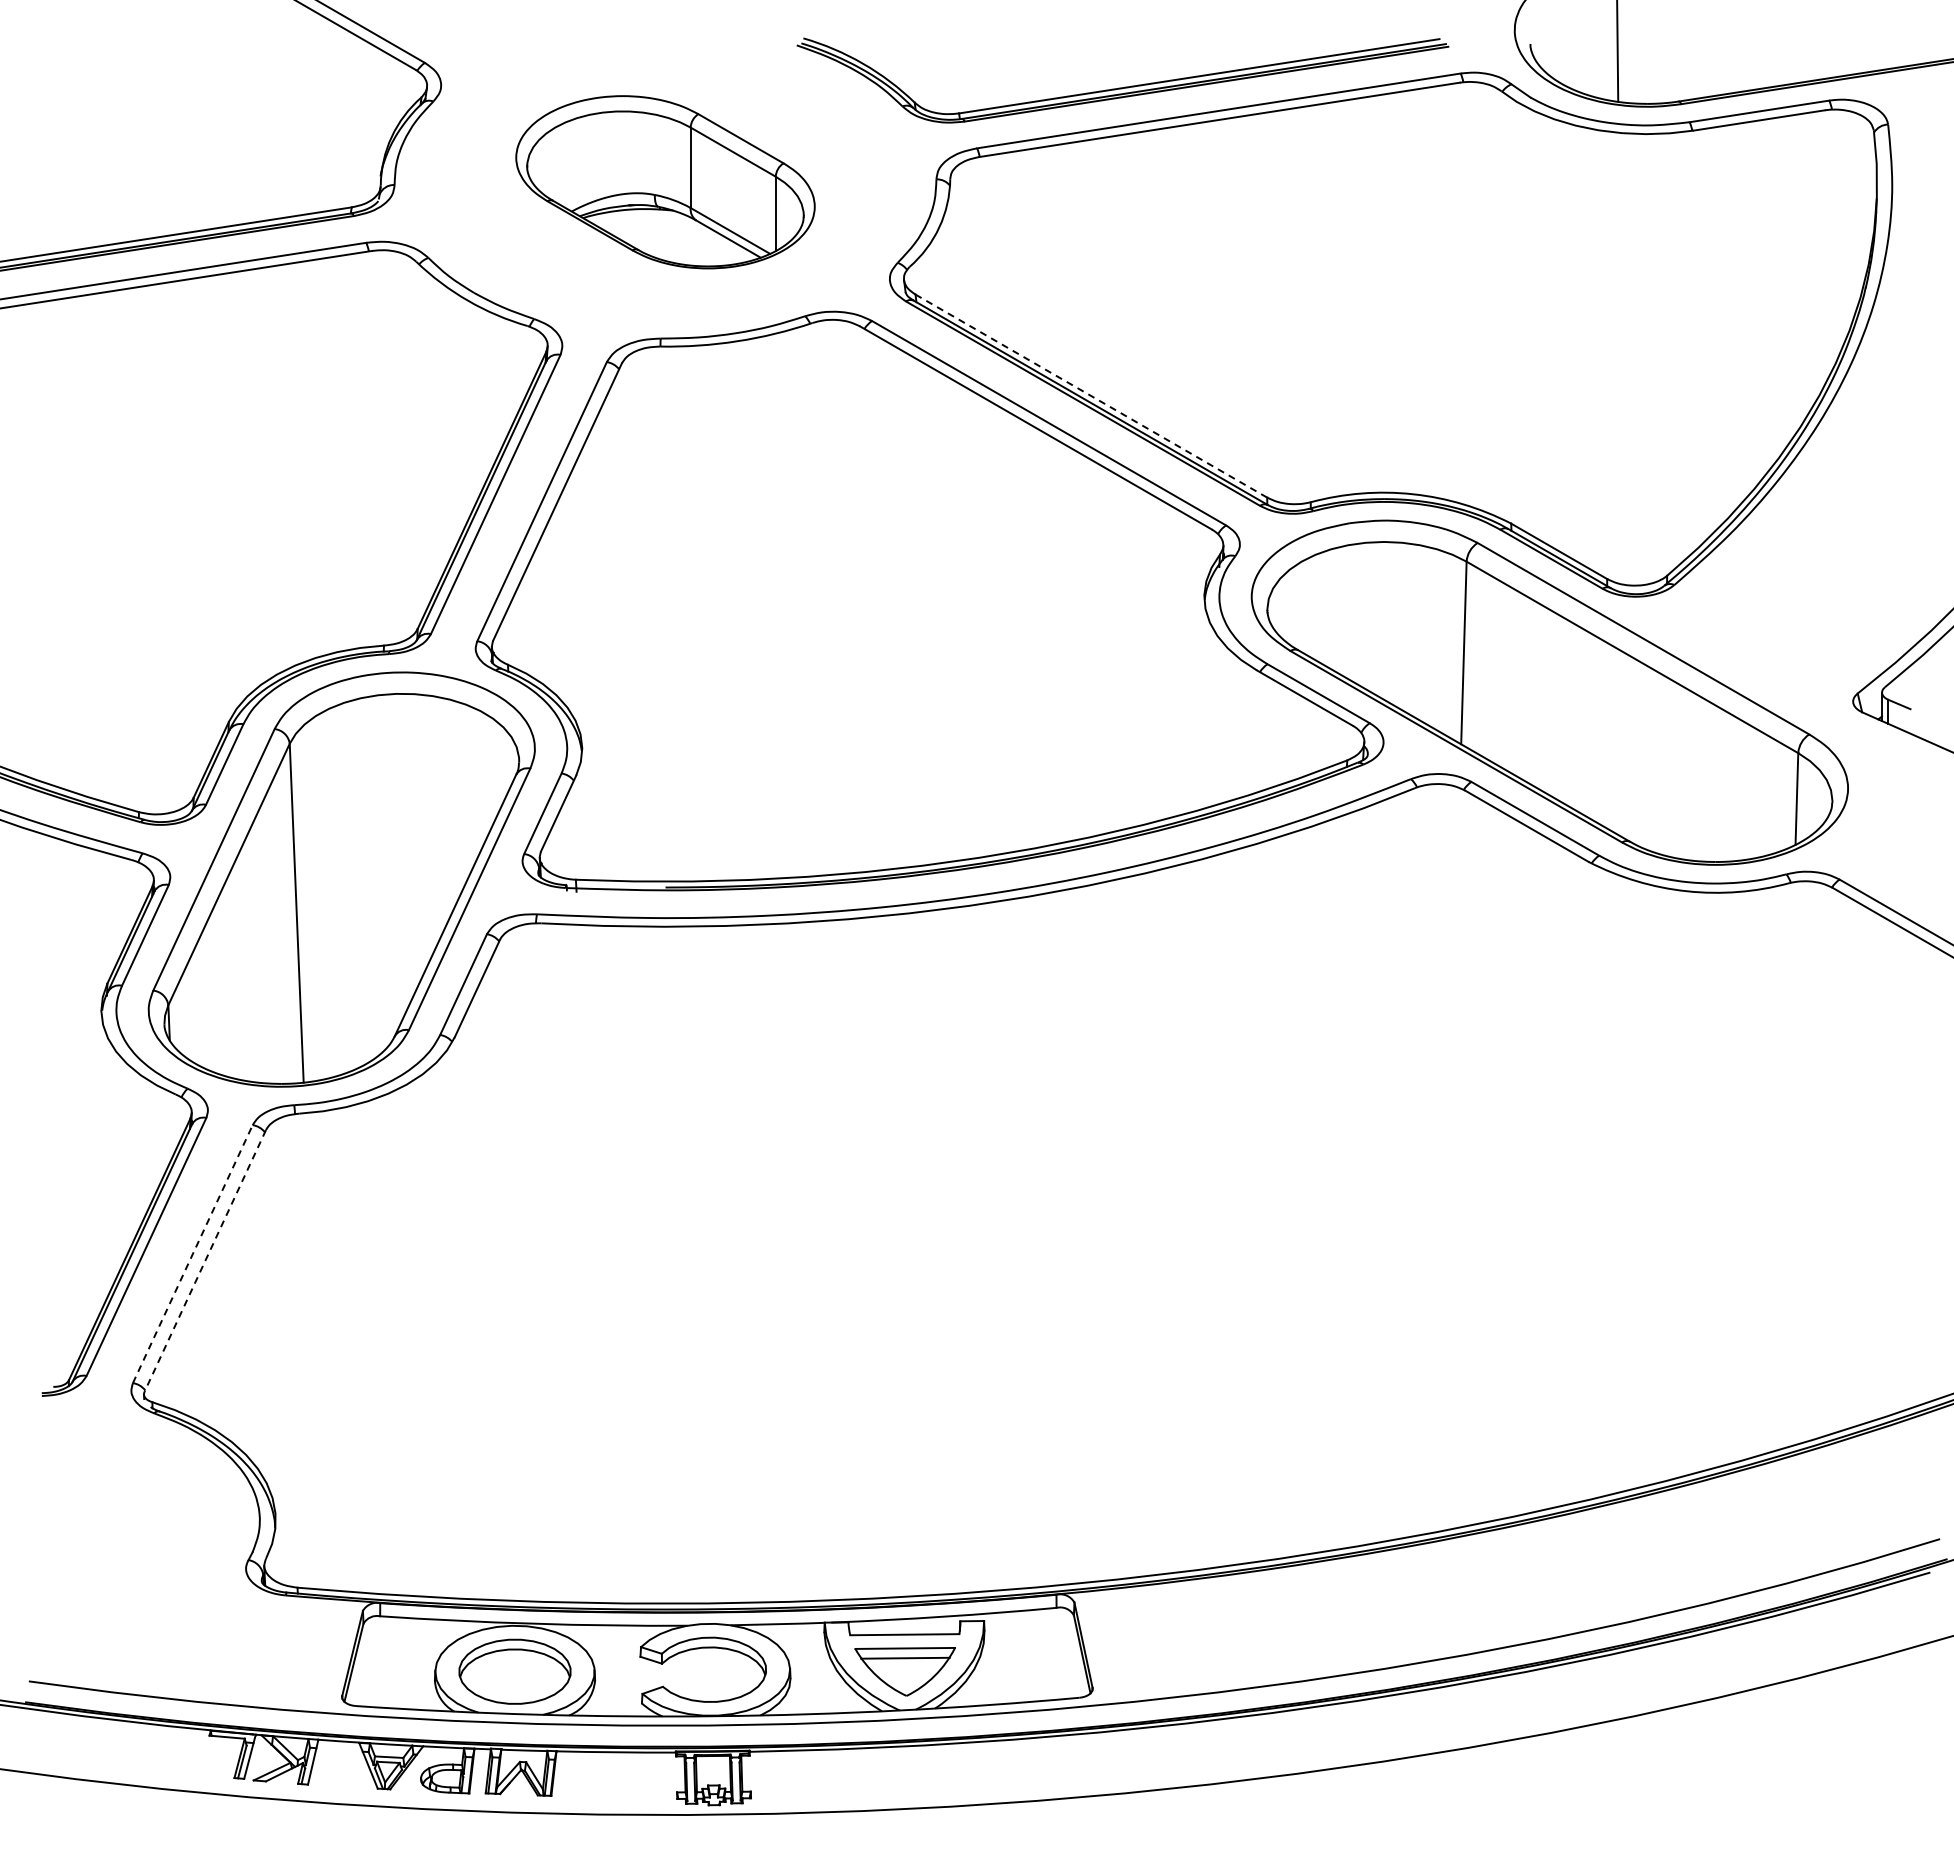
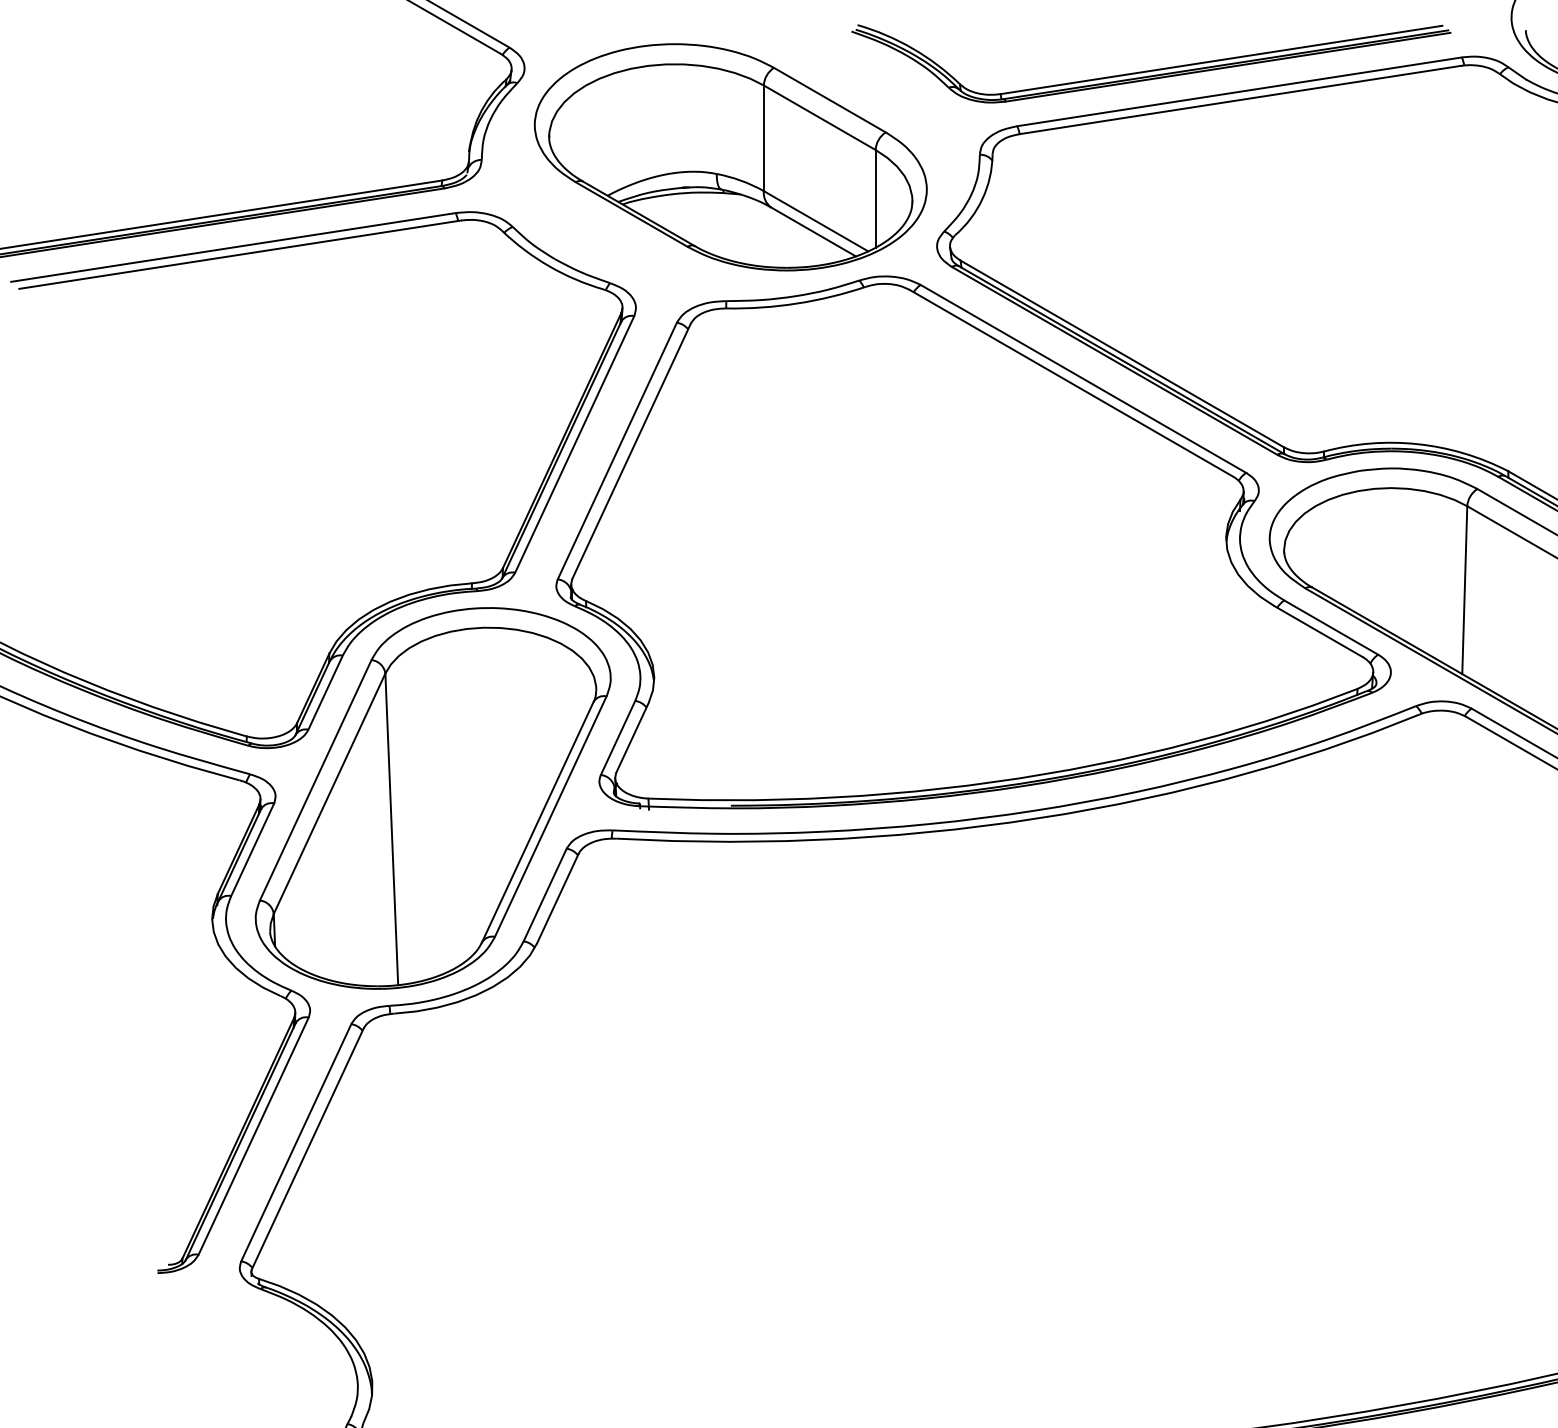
part: (665, 182) -> (730, 157), size x1.43
line: (1091, 396) -> (1122, 354), dashed -> solid
line: (193, 1253) -> (296, 1142), dashed -> solid
line: (205, 1261) -> (307, 1149), dashed -> solid

